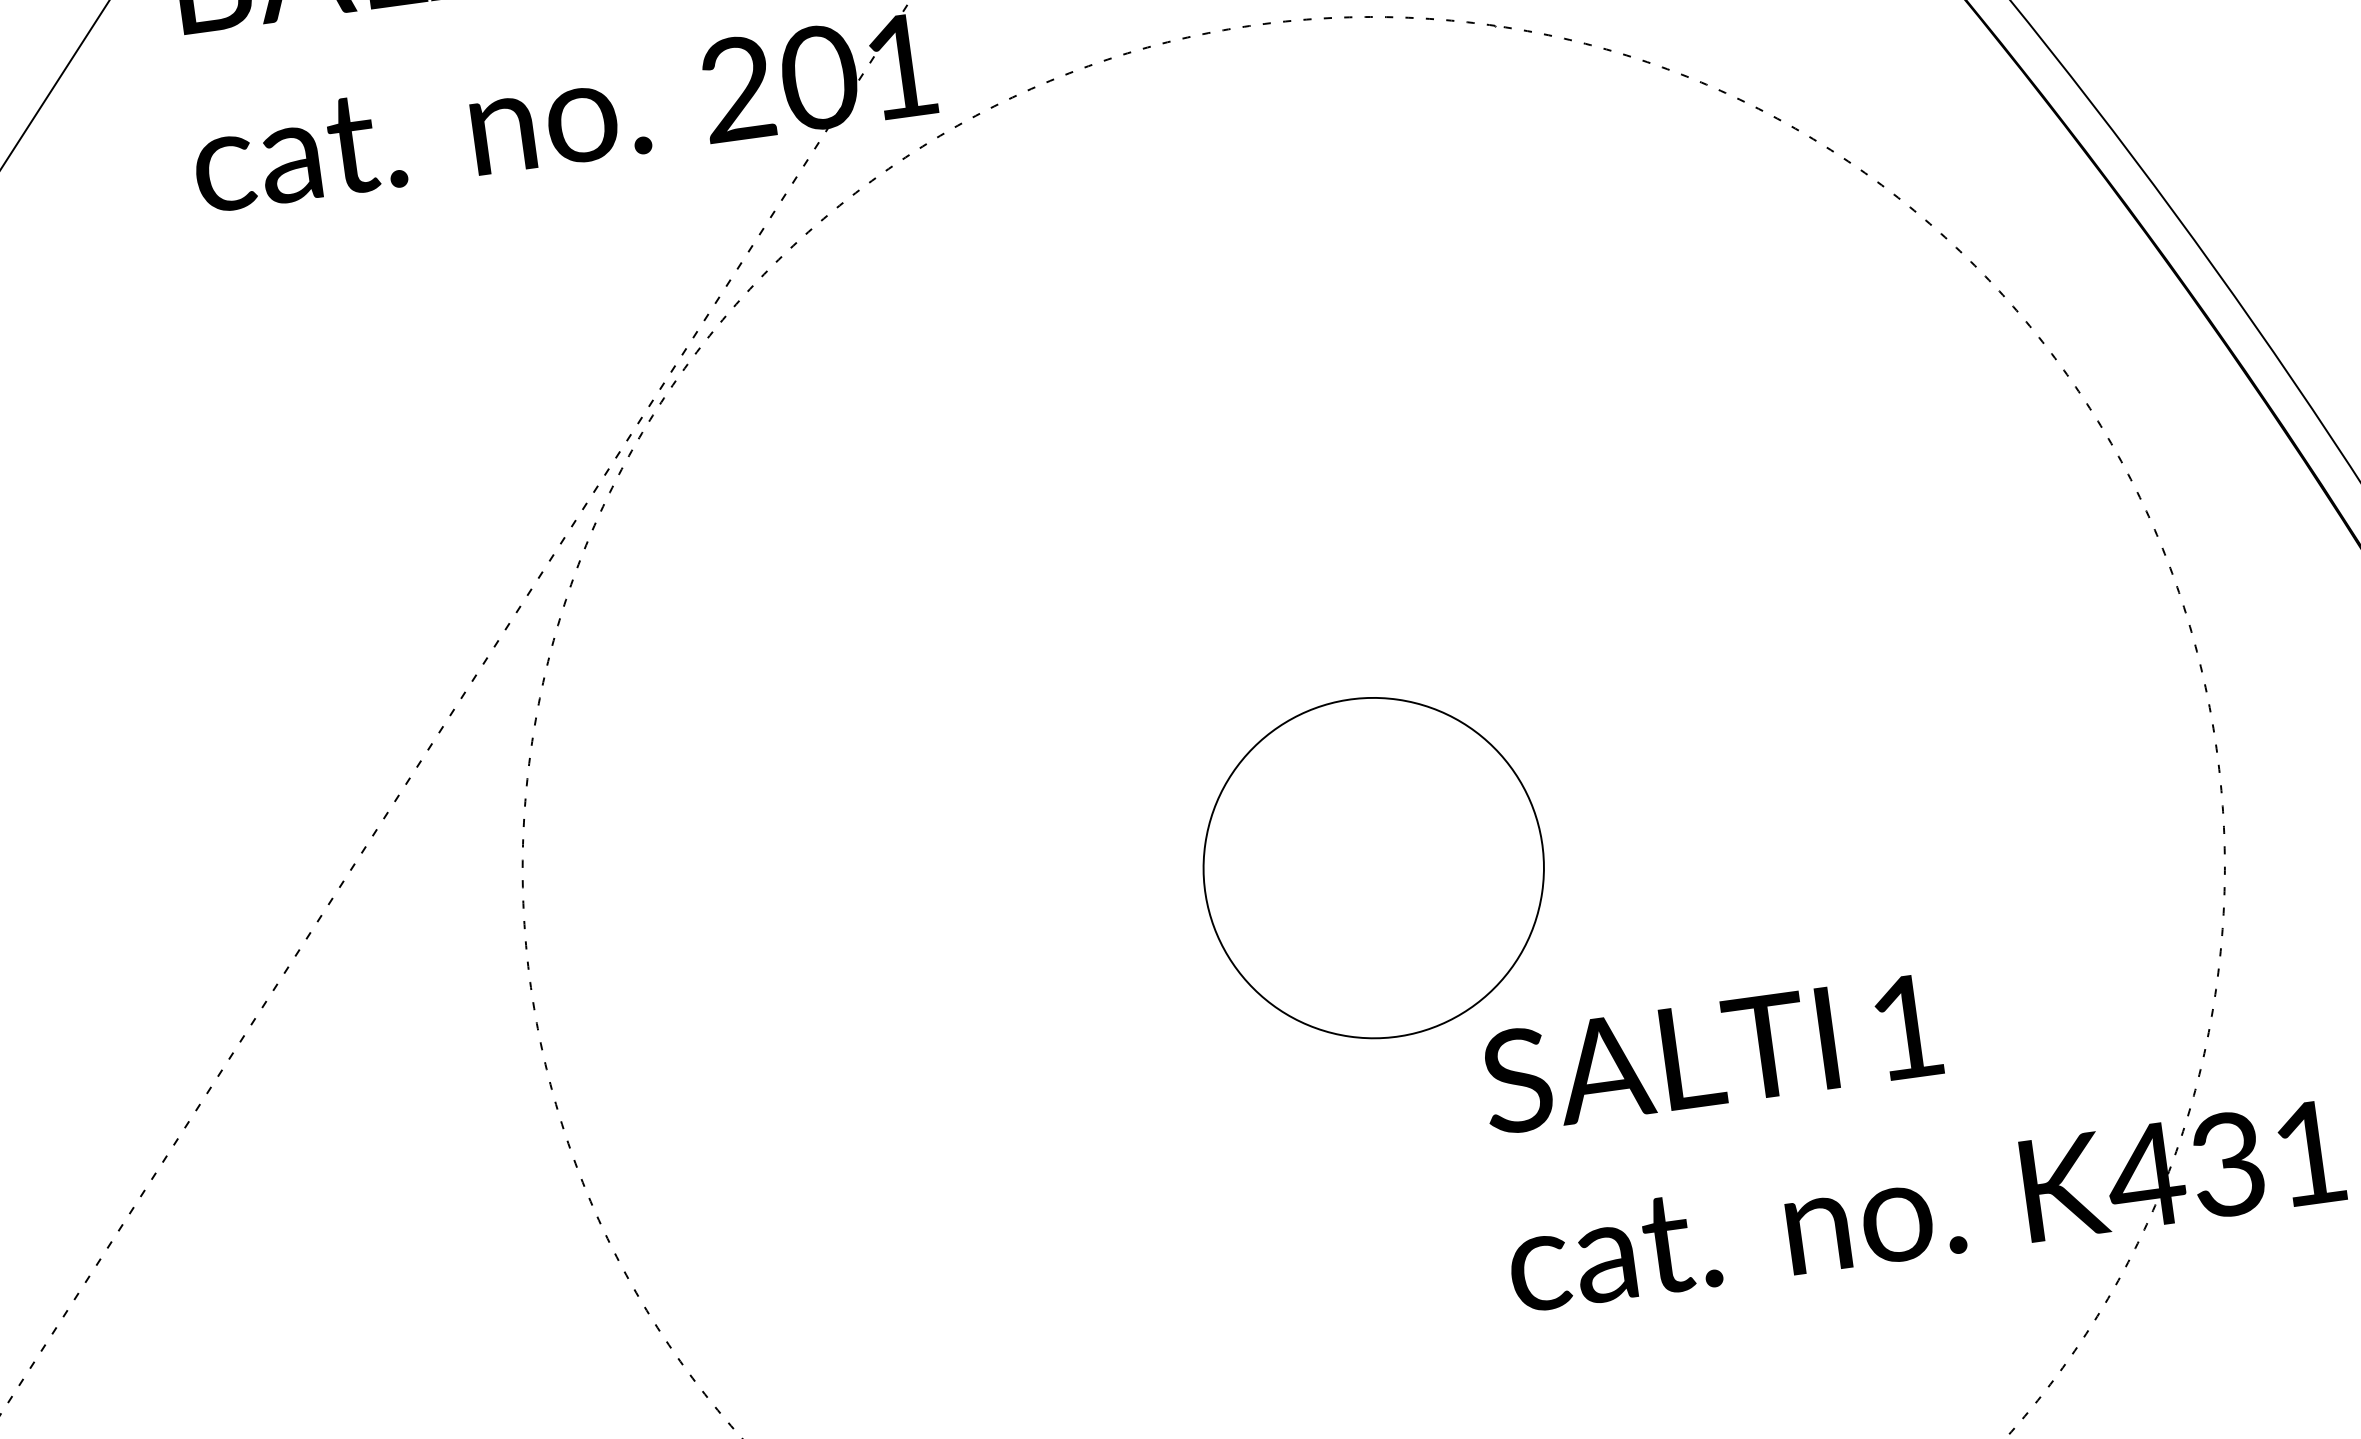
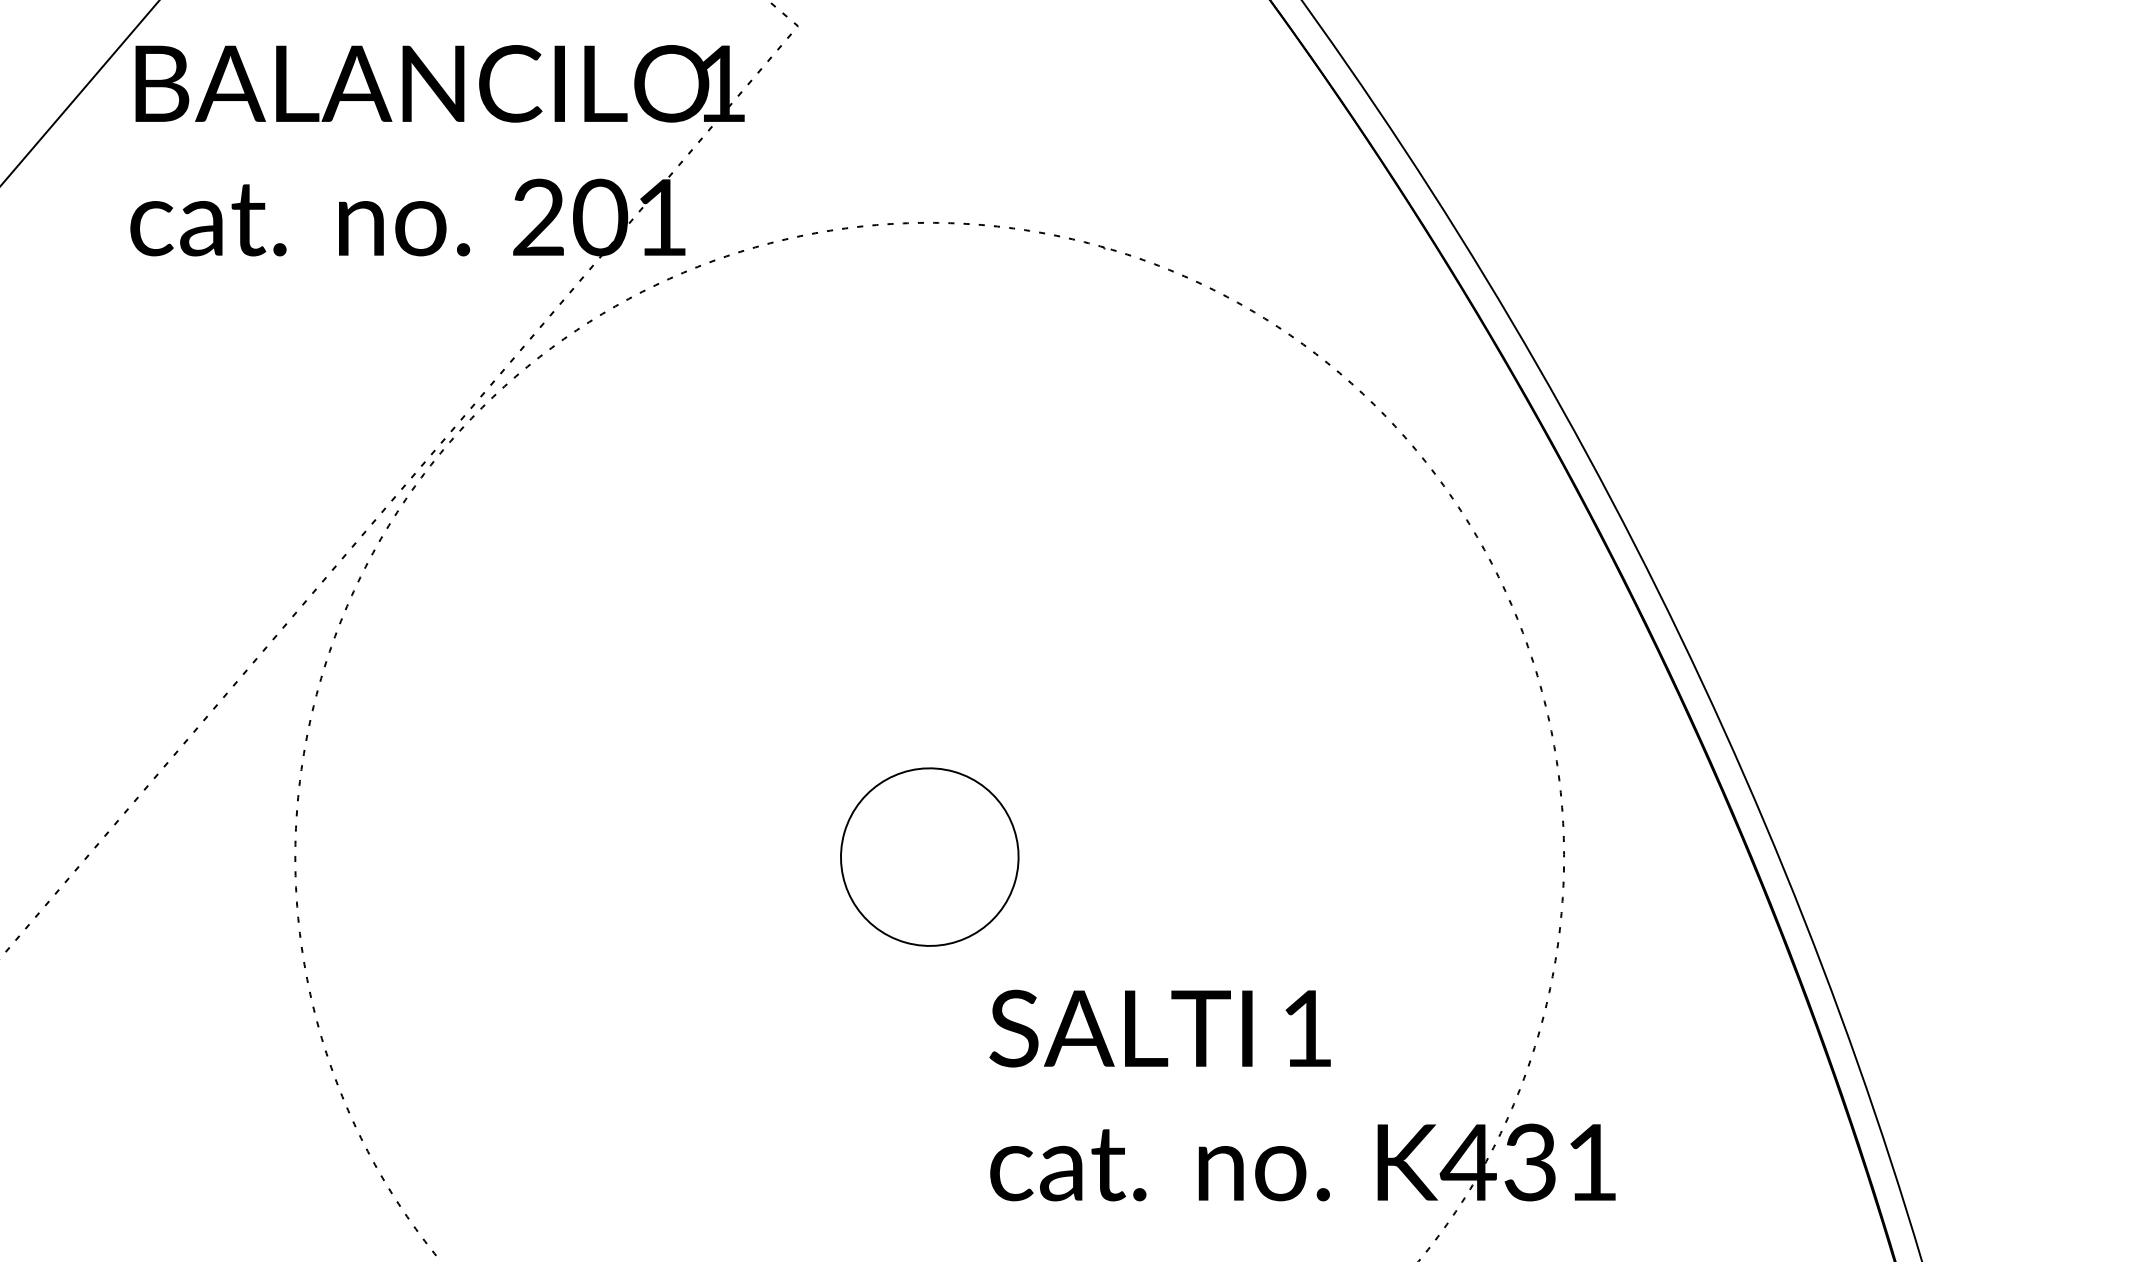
part: (1373, 867) -> (929, 856), size x0.7

